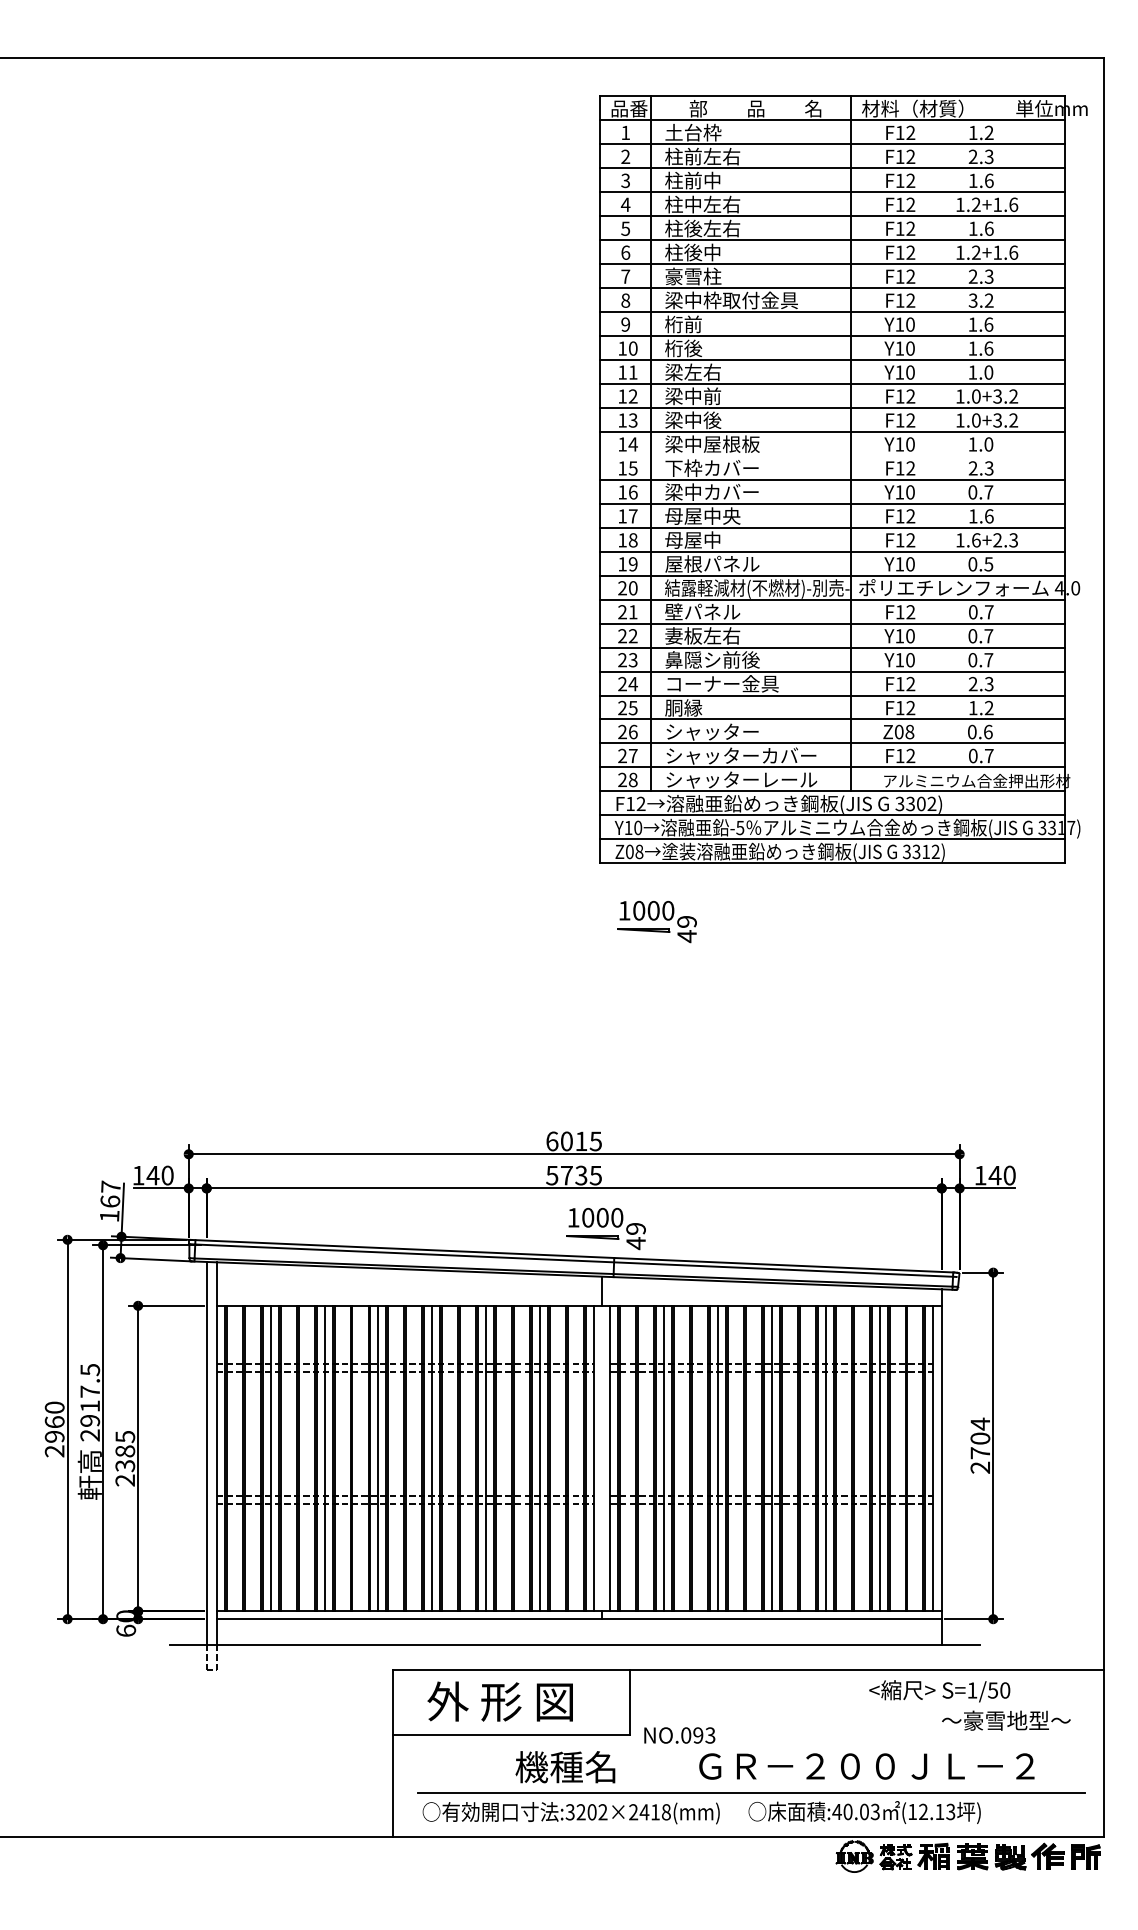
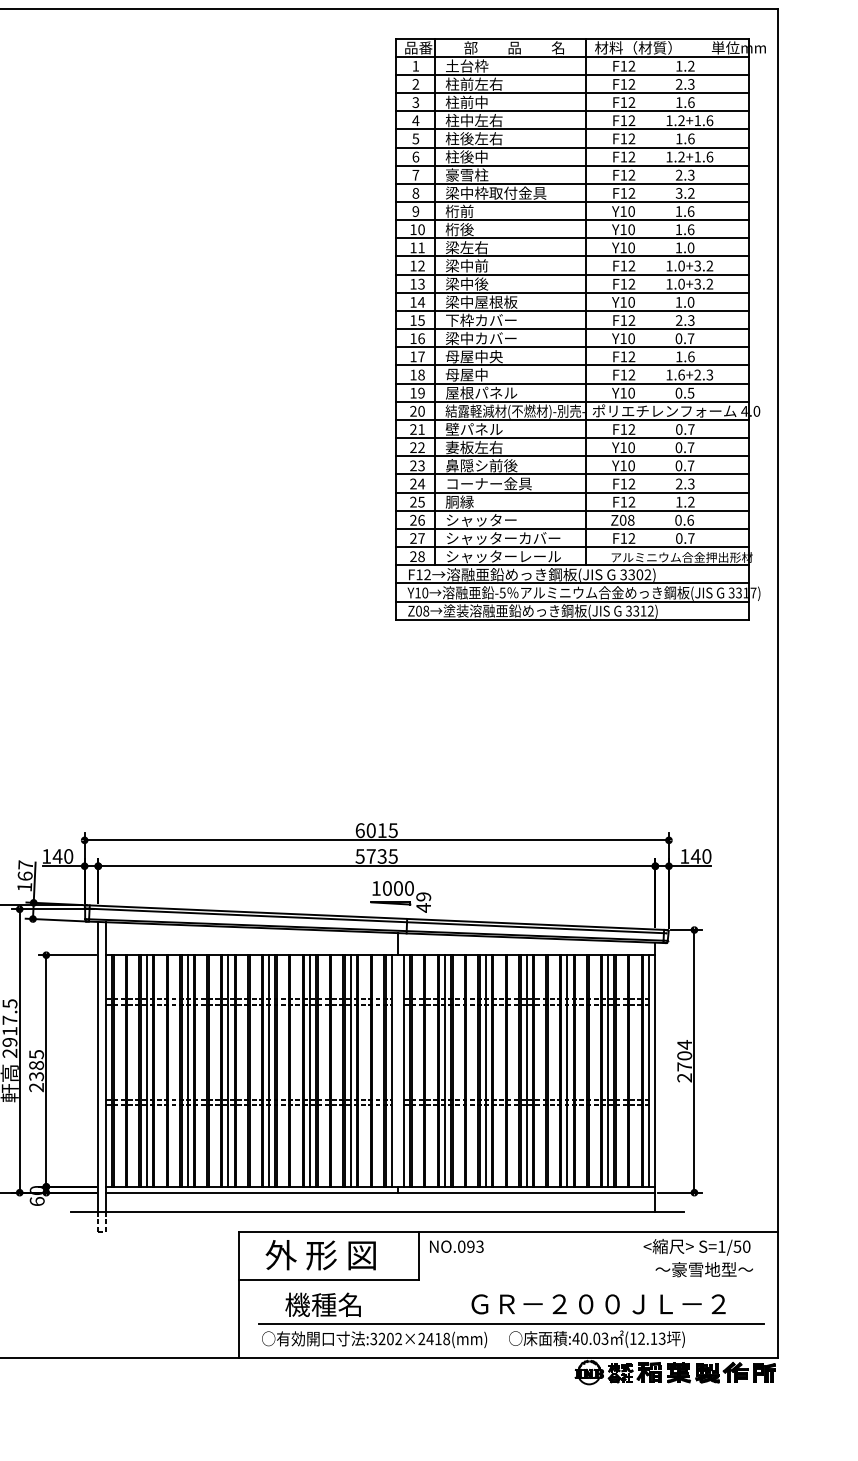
line: (832, 455) -> (572, 310), added
part: (656, 922) -> (439, 664), removed
text: (939, 1691) -> (696, 1247), moved
text: (679, 1735) -> (456, 1246), moved
text: (565, 1767) -> (323, 1305), moved

